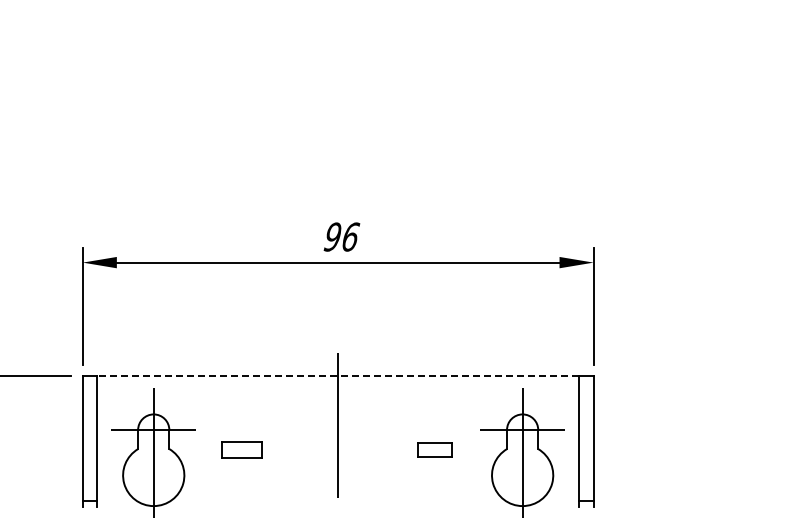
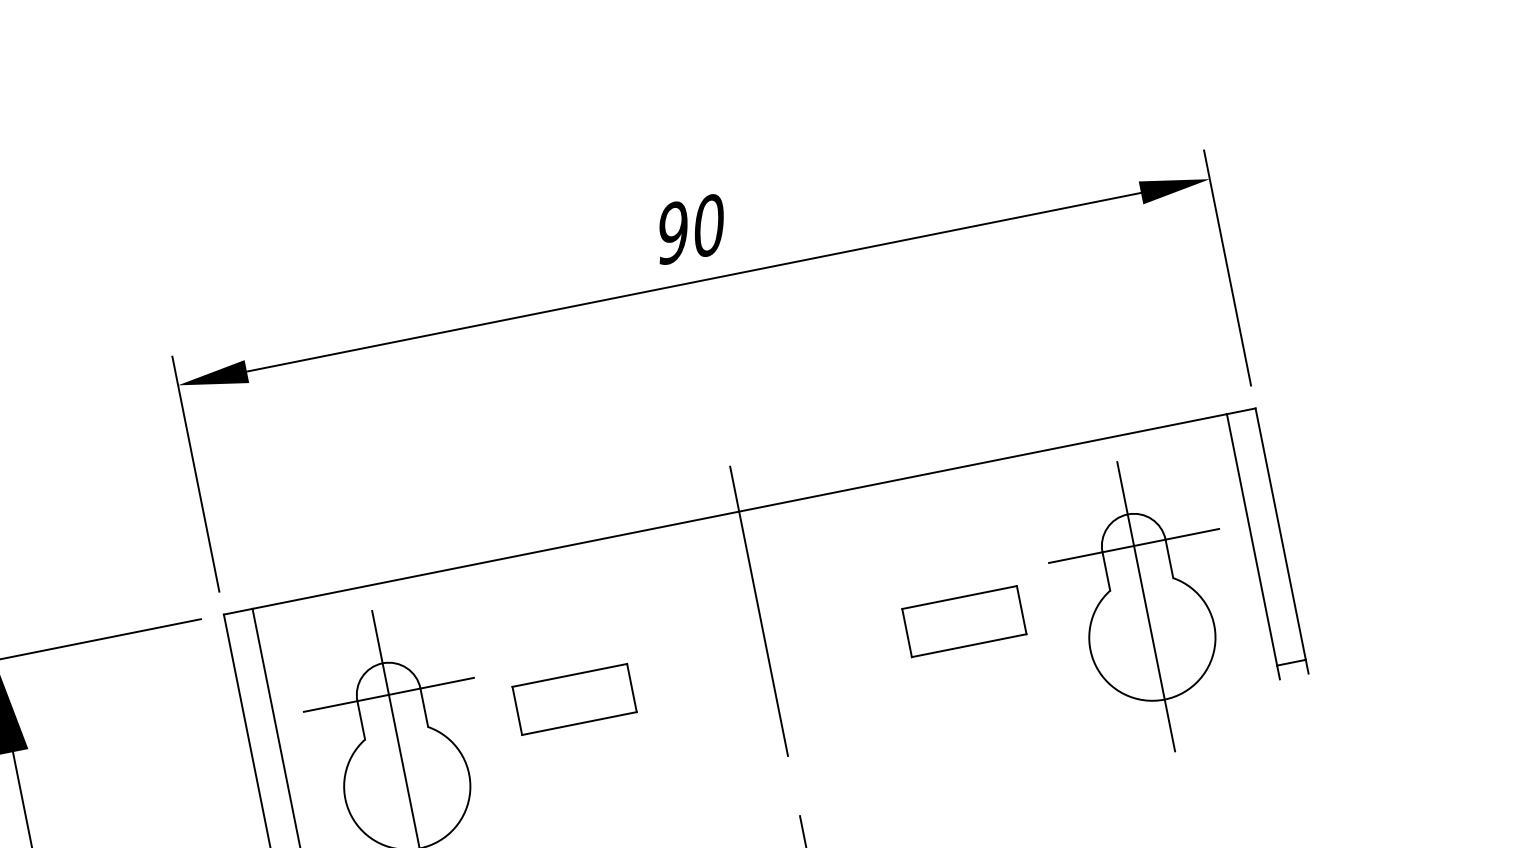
text: (351, 236) -> (710, 224), 96 -> 90
line: (337, 376) -> (738, 512), dashed -> solid
part: (241, 449) -> (574, 698), size x1.43
part: (434, 449) -> (963, 620), size x1.67

